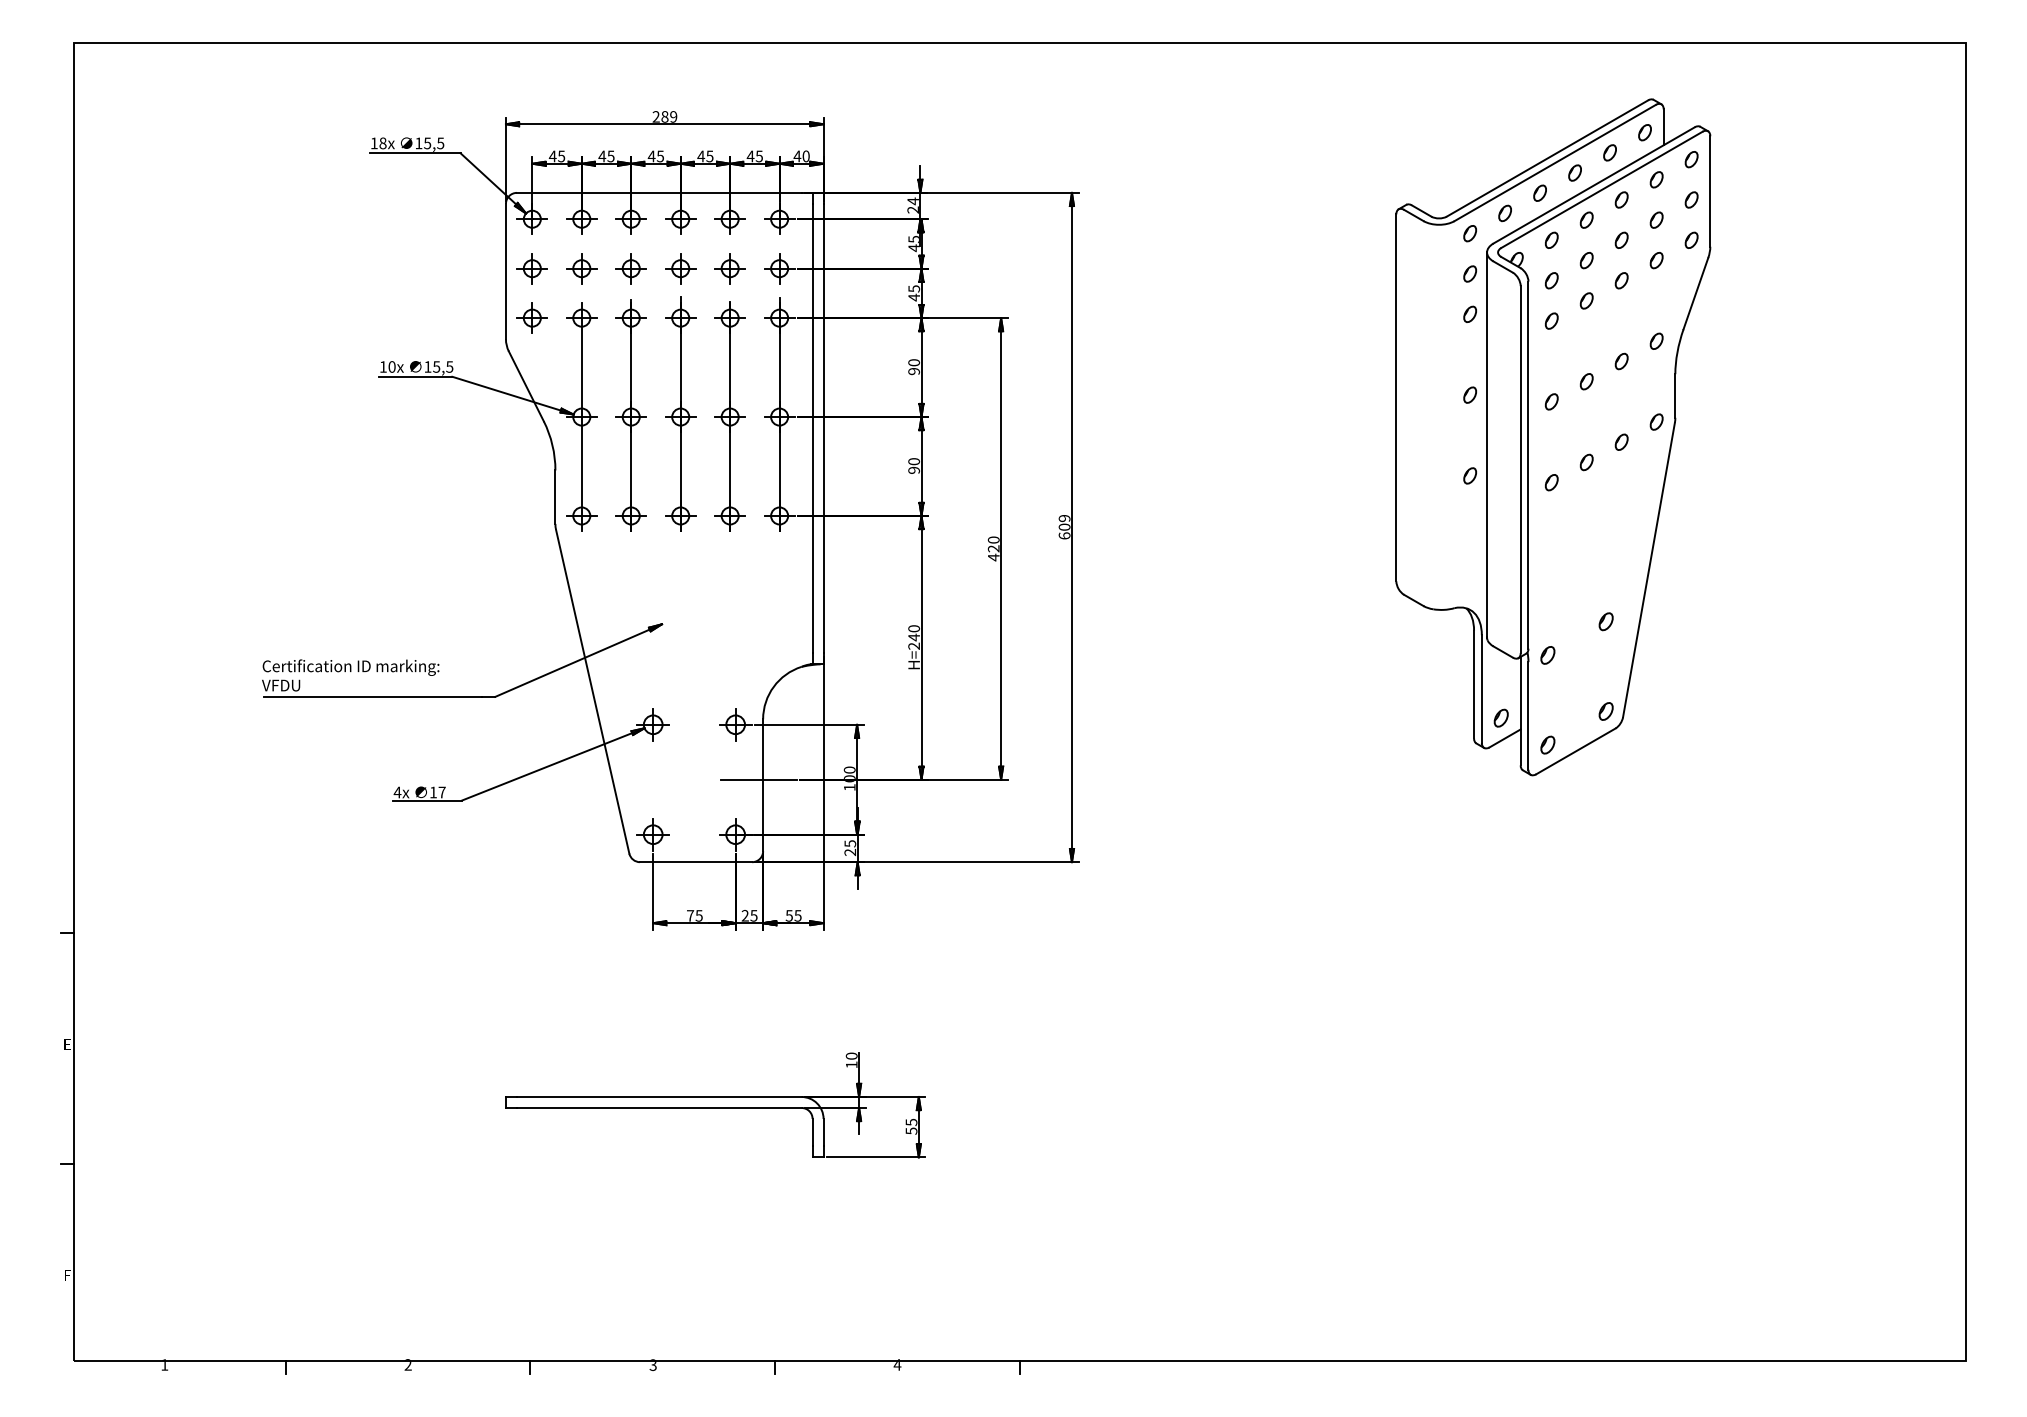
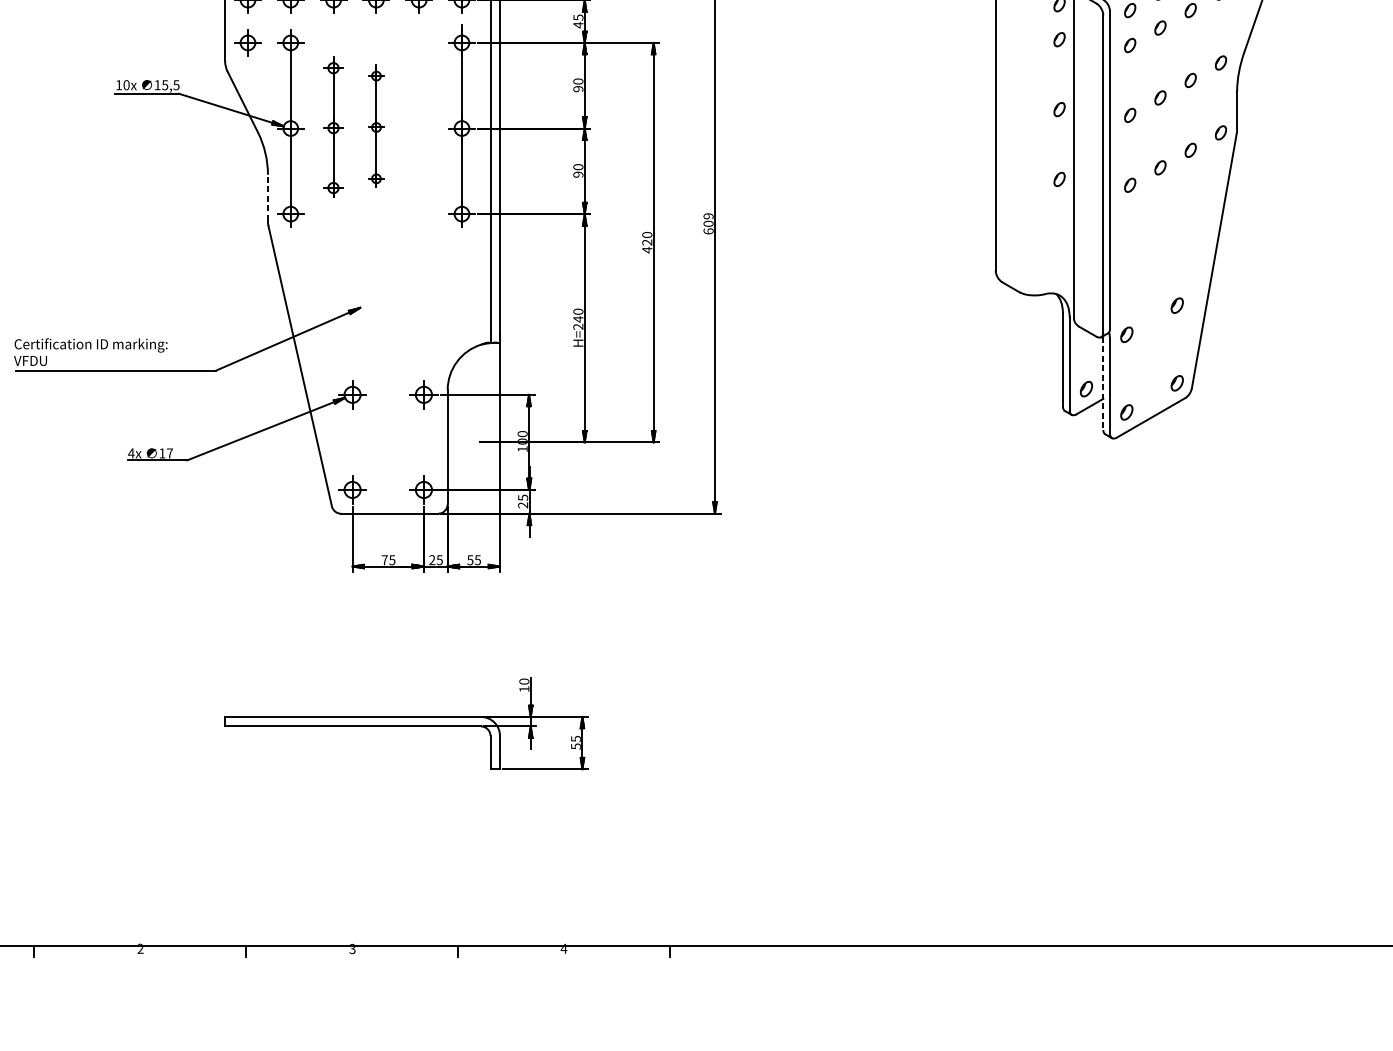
part: (680, 413) -> (376, 125), size x0.6
part: (630, 415) -> (332, 127), size x0.7
part: (729, 416) -> (418, 128), removed
line: (555, 497) -> (268, 198), solid -> dashed
line: (1520, 711) -> (1103, 383), solid -> dashed
line: (758, 779) -> (443, 442), removed

